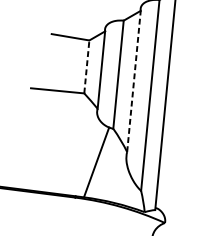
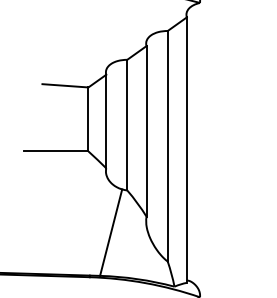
line: (86, 66) -> (88, 119), dashed -> solid
line: (133, 80) -> (146, 130), dashed -> solid

